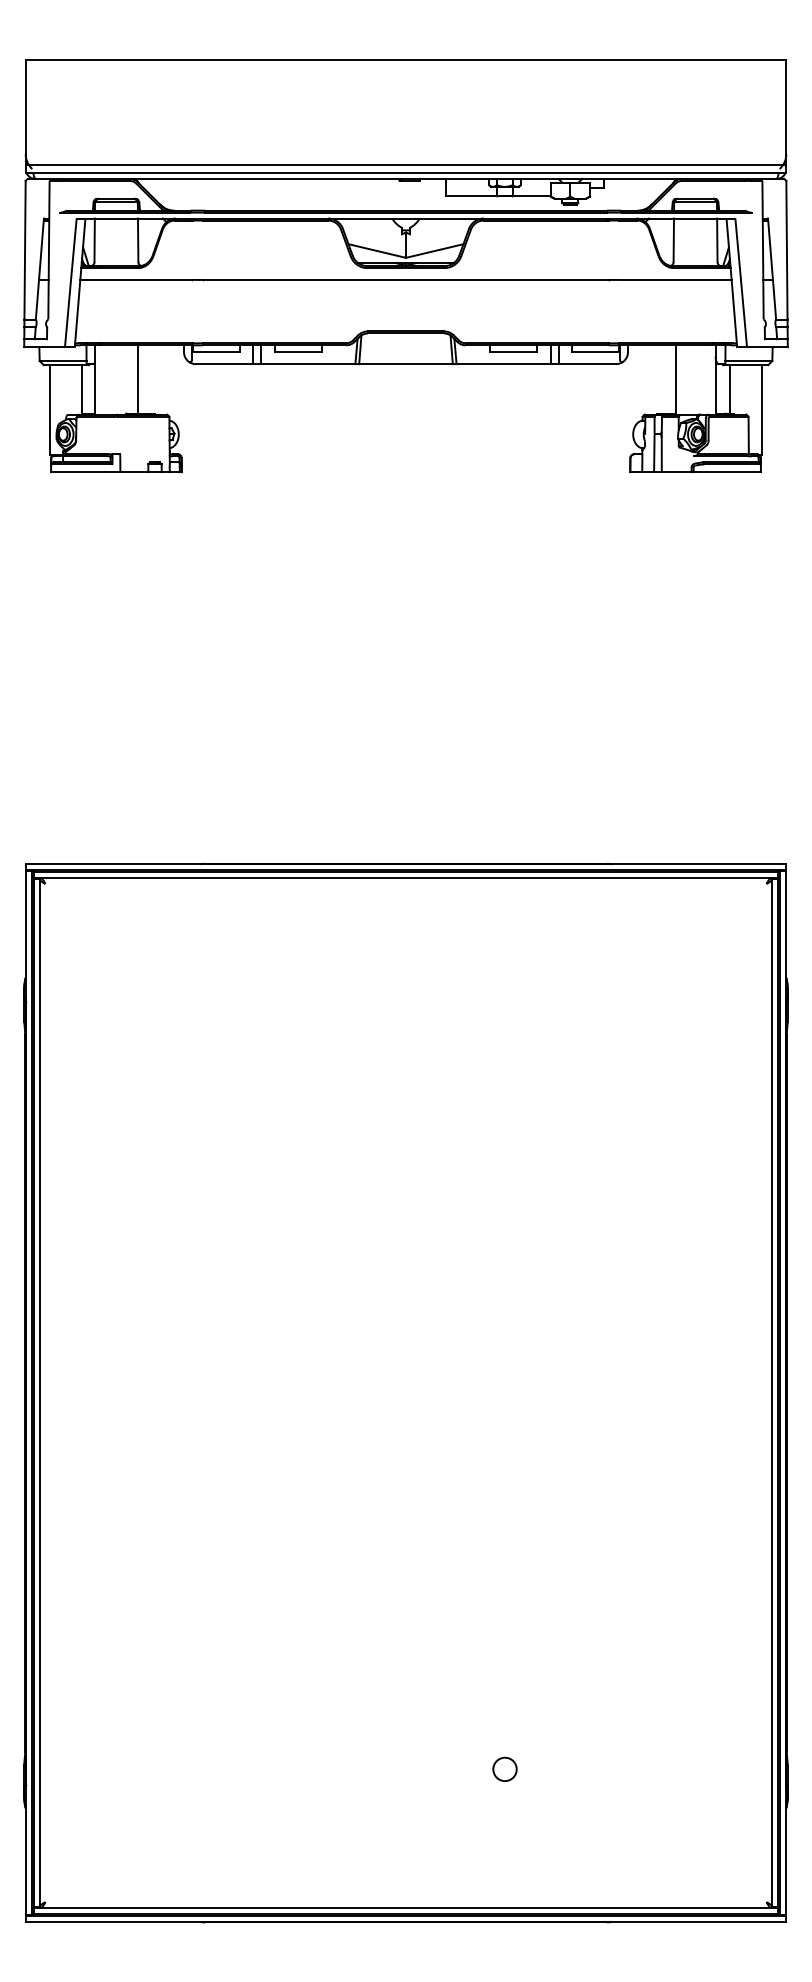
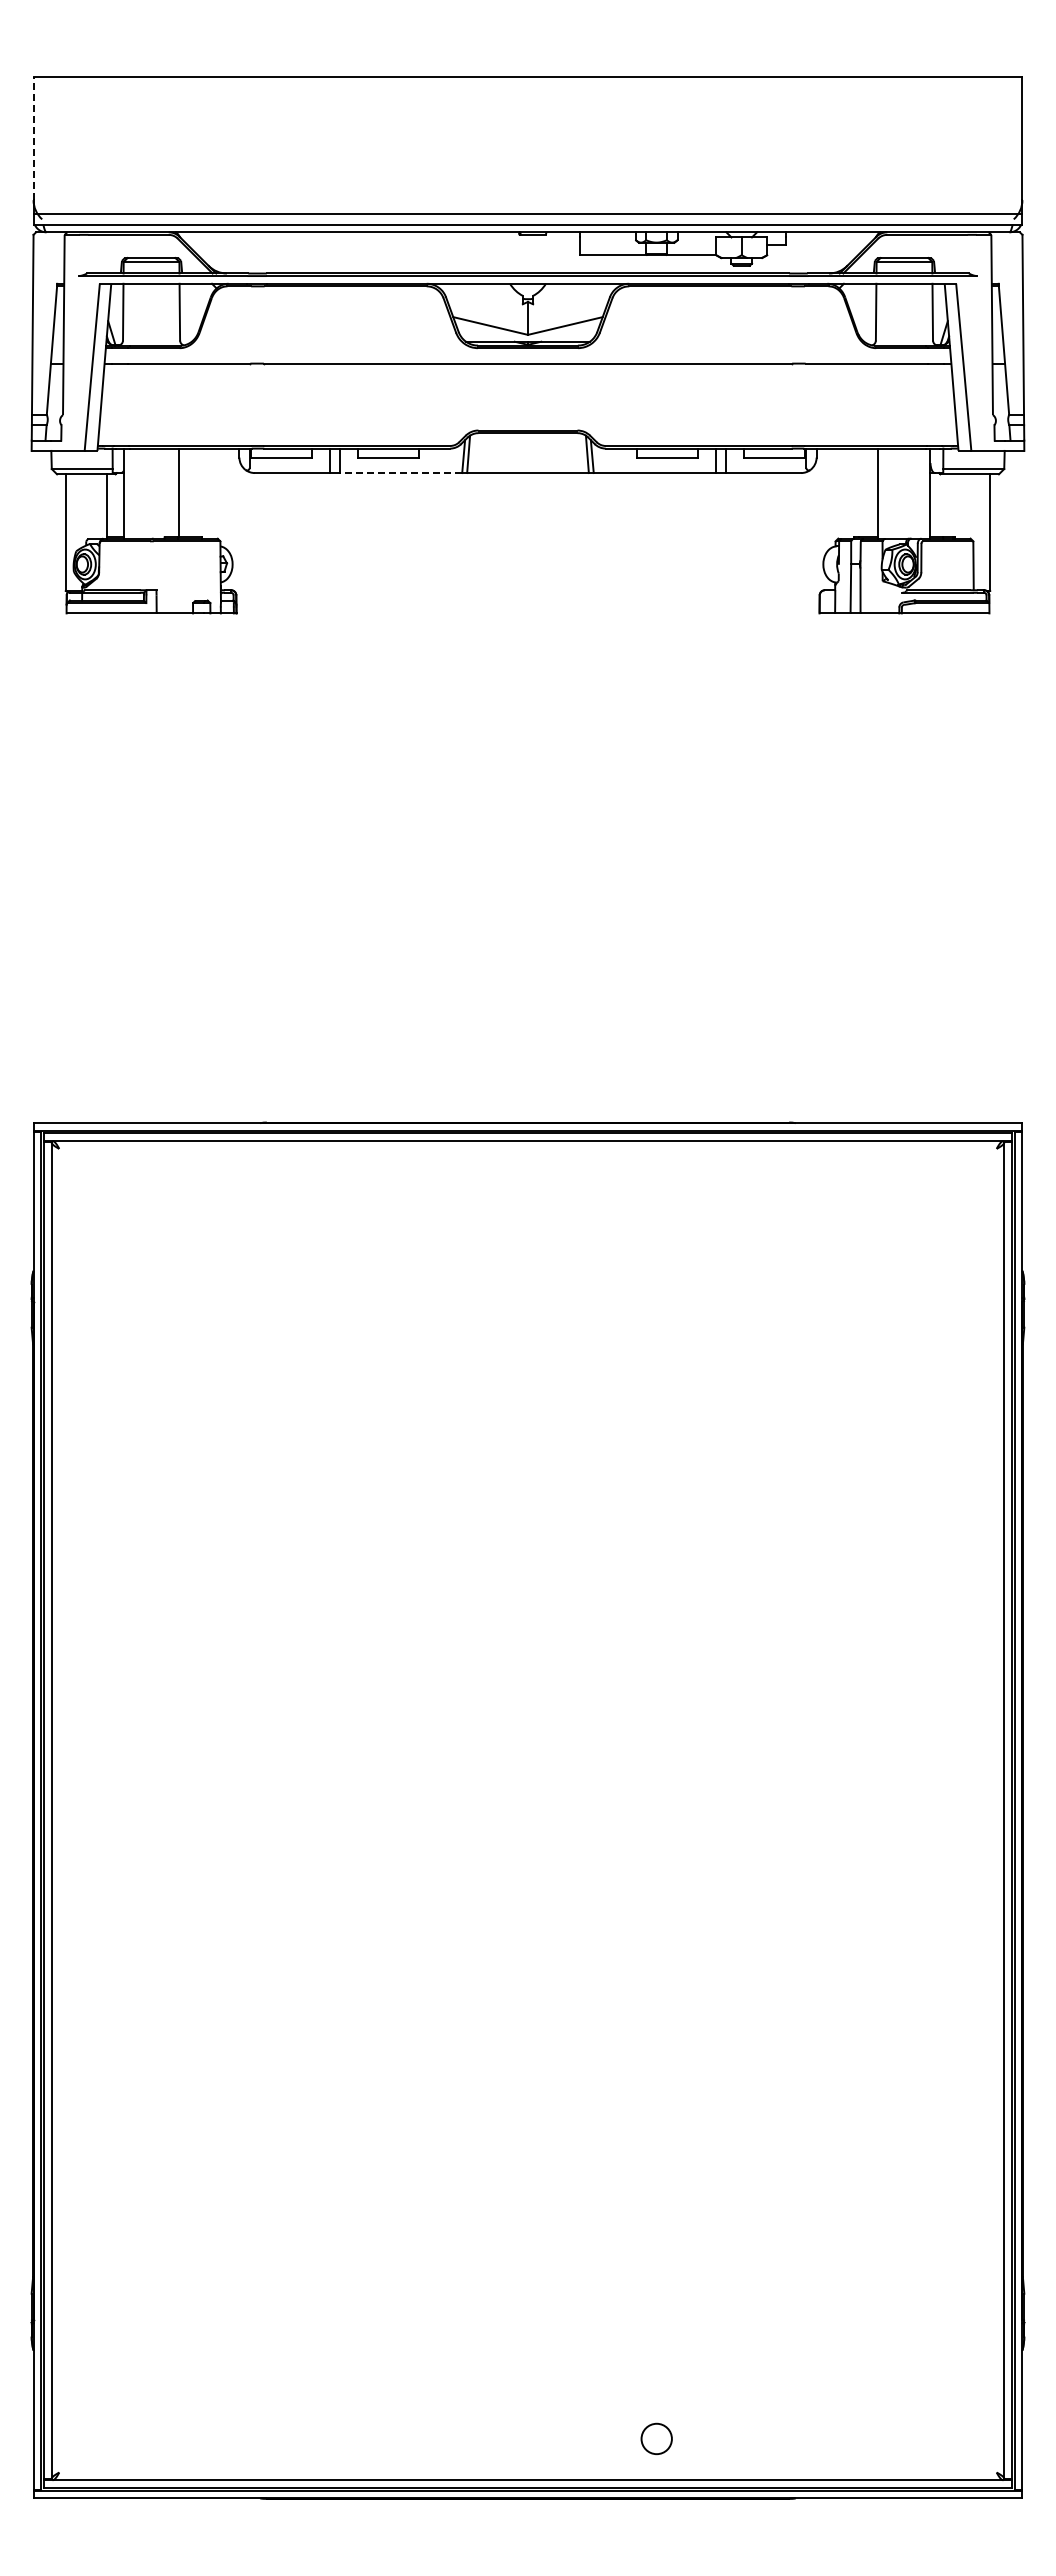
line: (25, 106) -> (33, 138), solid -> dashed
line: (307, 364) -> (400, 473), solid -> dashed
line: (730, 389) -> (949, 505), removed
circle: (504, 1769) -> (656, 2438), moved

